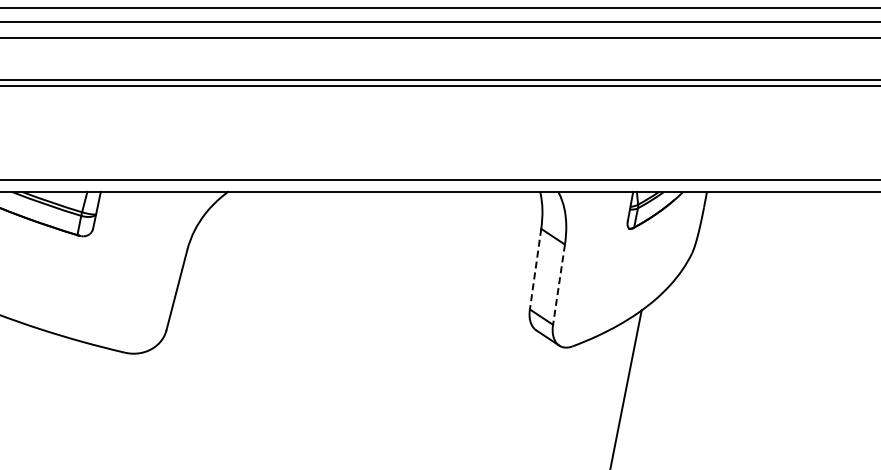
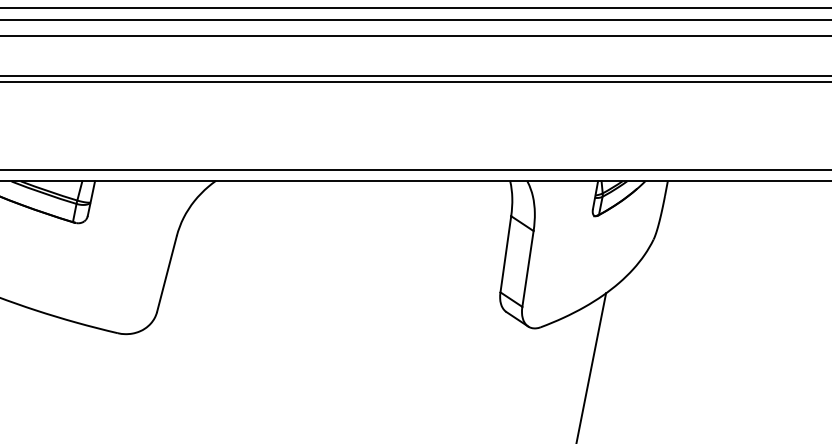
line: (535, 269) -> (505, 254), dashed -> solid
line: (559, 284) -> (528, 268), dashed -> solid

